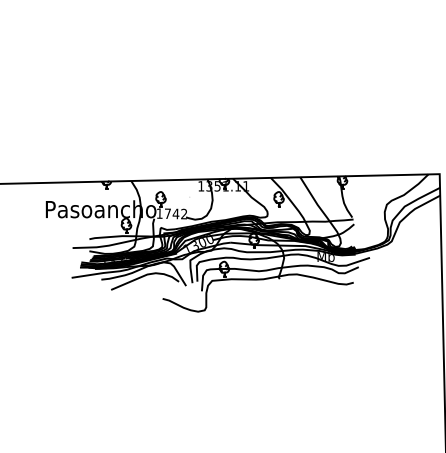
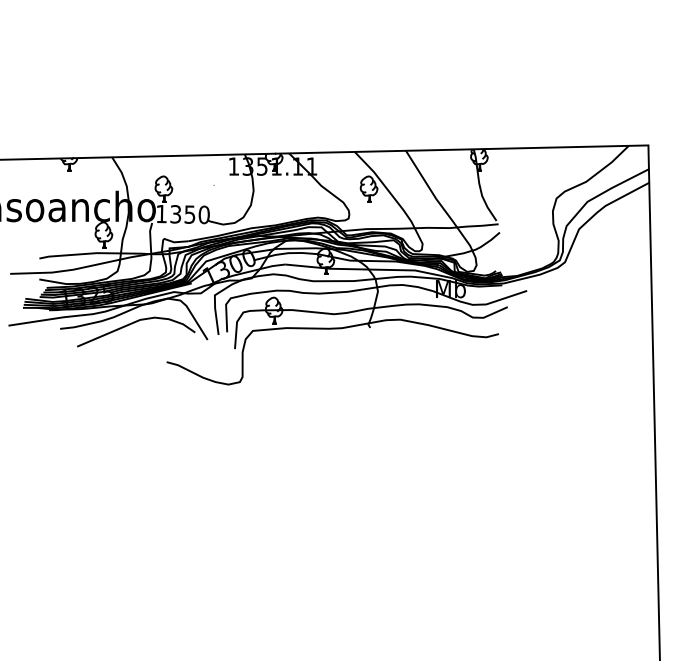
text: (175, 213) -> (189, 213), 1742 -> 1350

